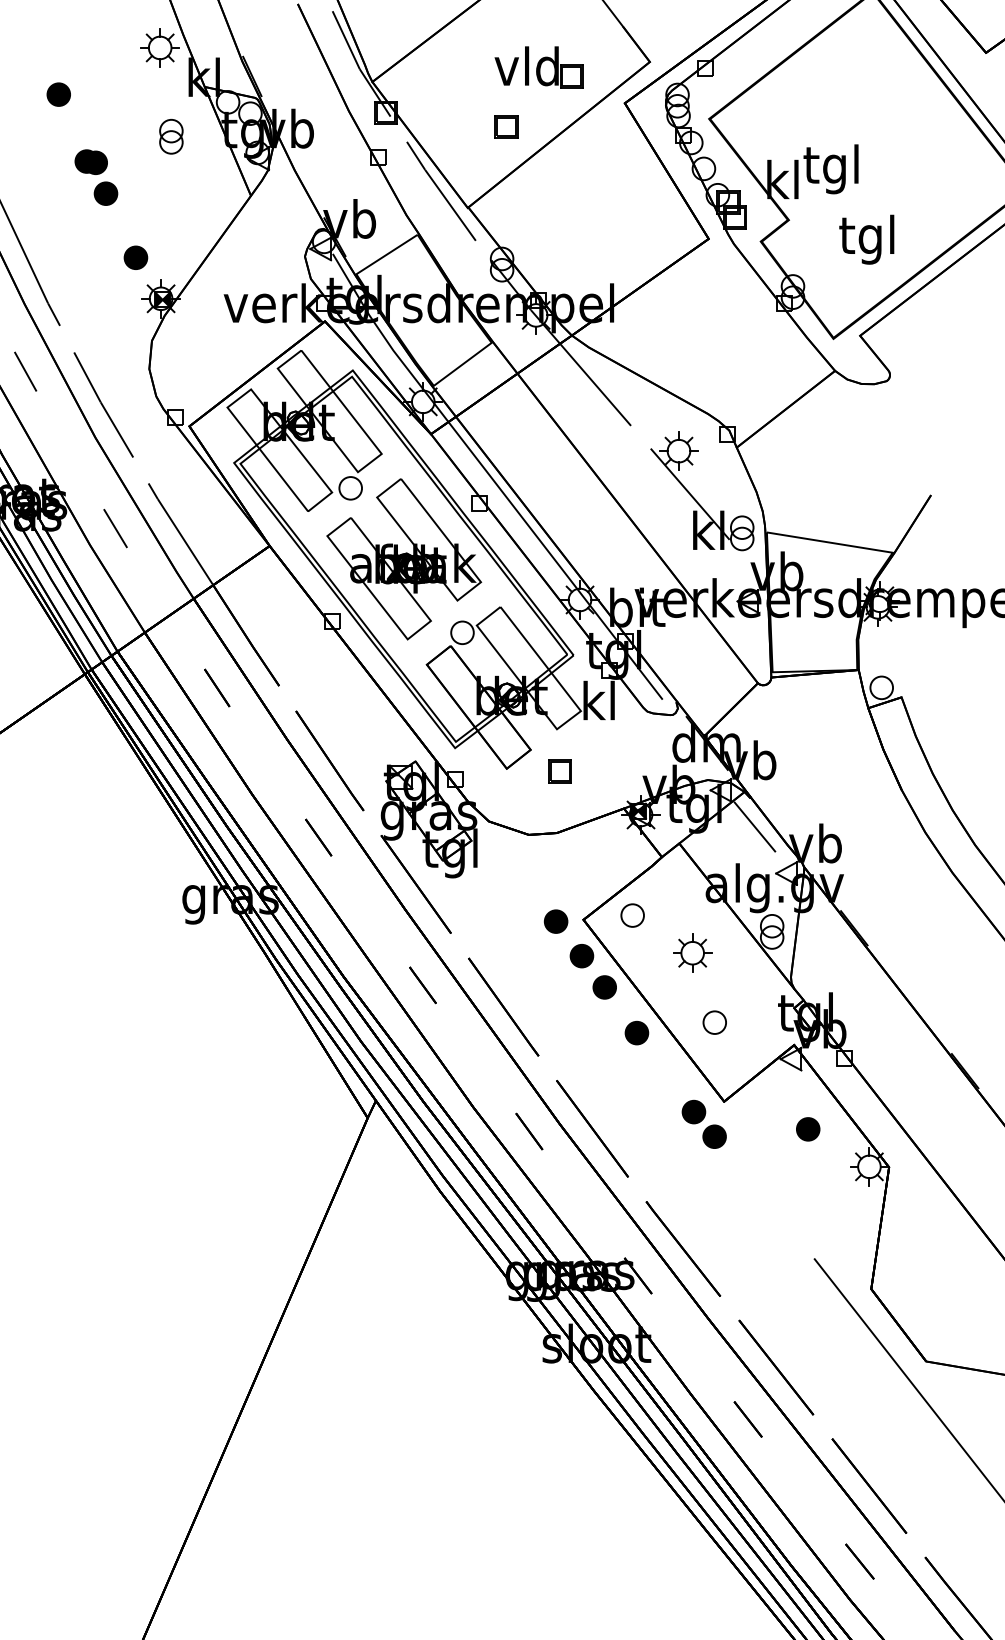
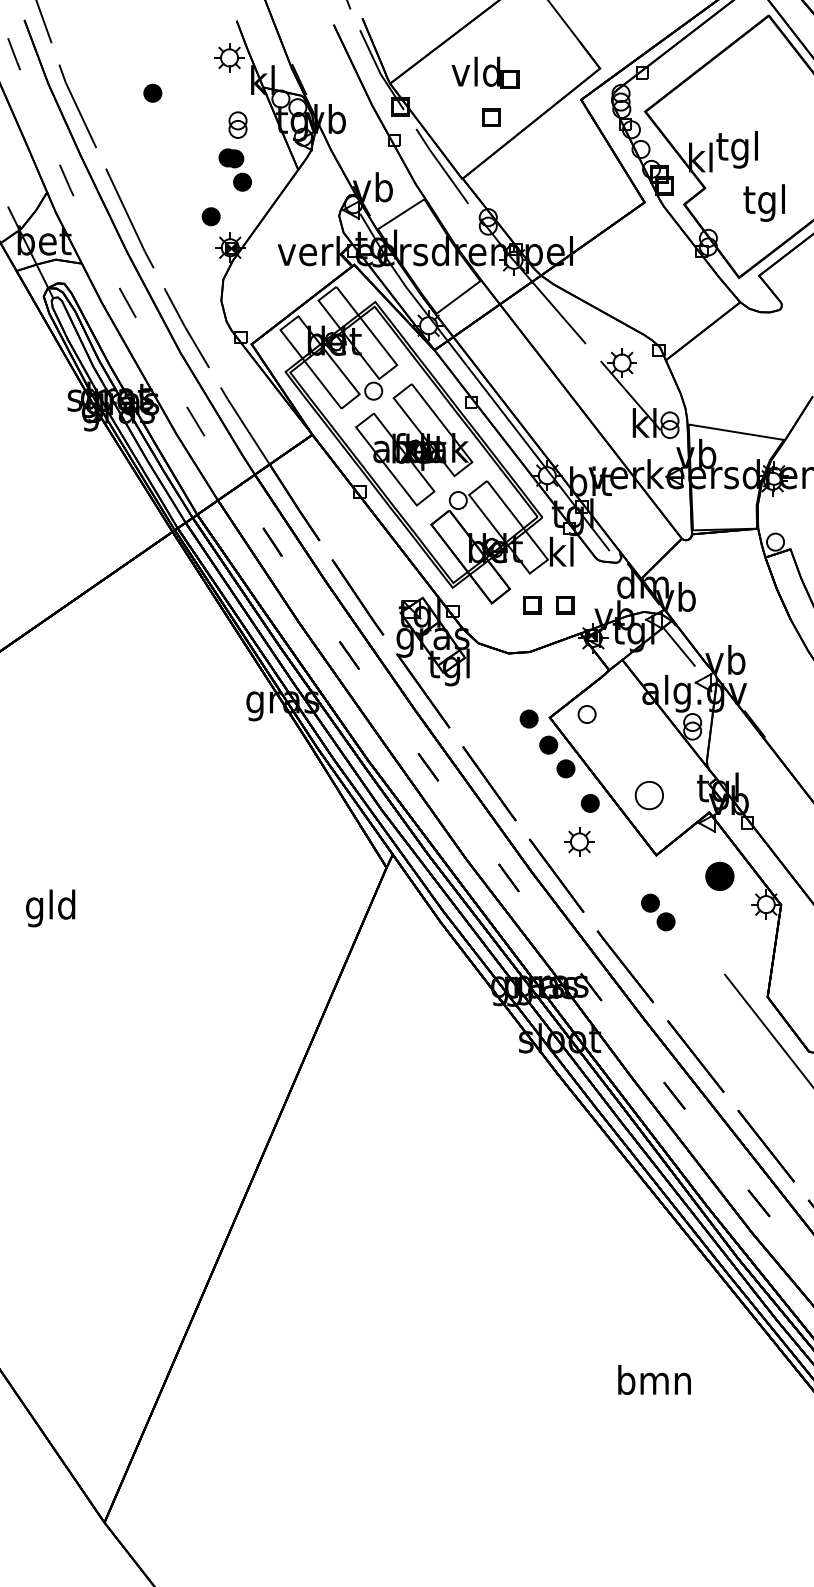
part: (539, 67) -> (485, 72), moved
part: (95, 176) -> (234, 169), moved
part: (604, 771) -> (565, 605), added
part: (692, 952) -> (579, 841), moved
part: (713, 1022) -> (648, 795), size x1.6
part: (704, 1124) -> (658, 912), moved
part: (807, 1128) -> (719, 875), size x1.6

